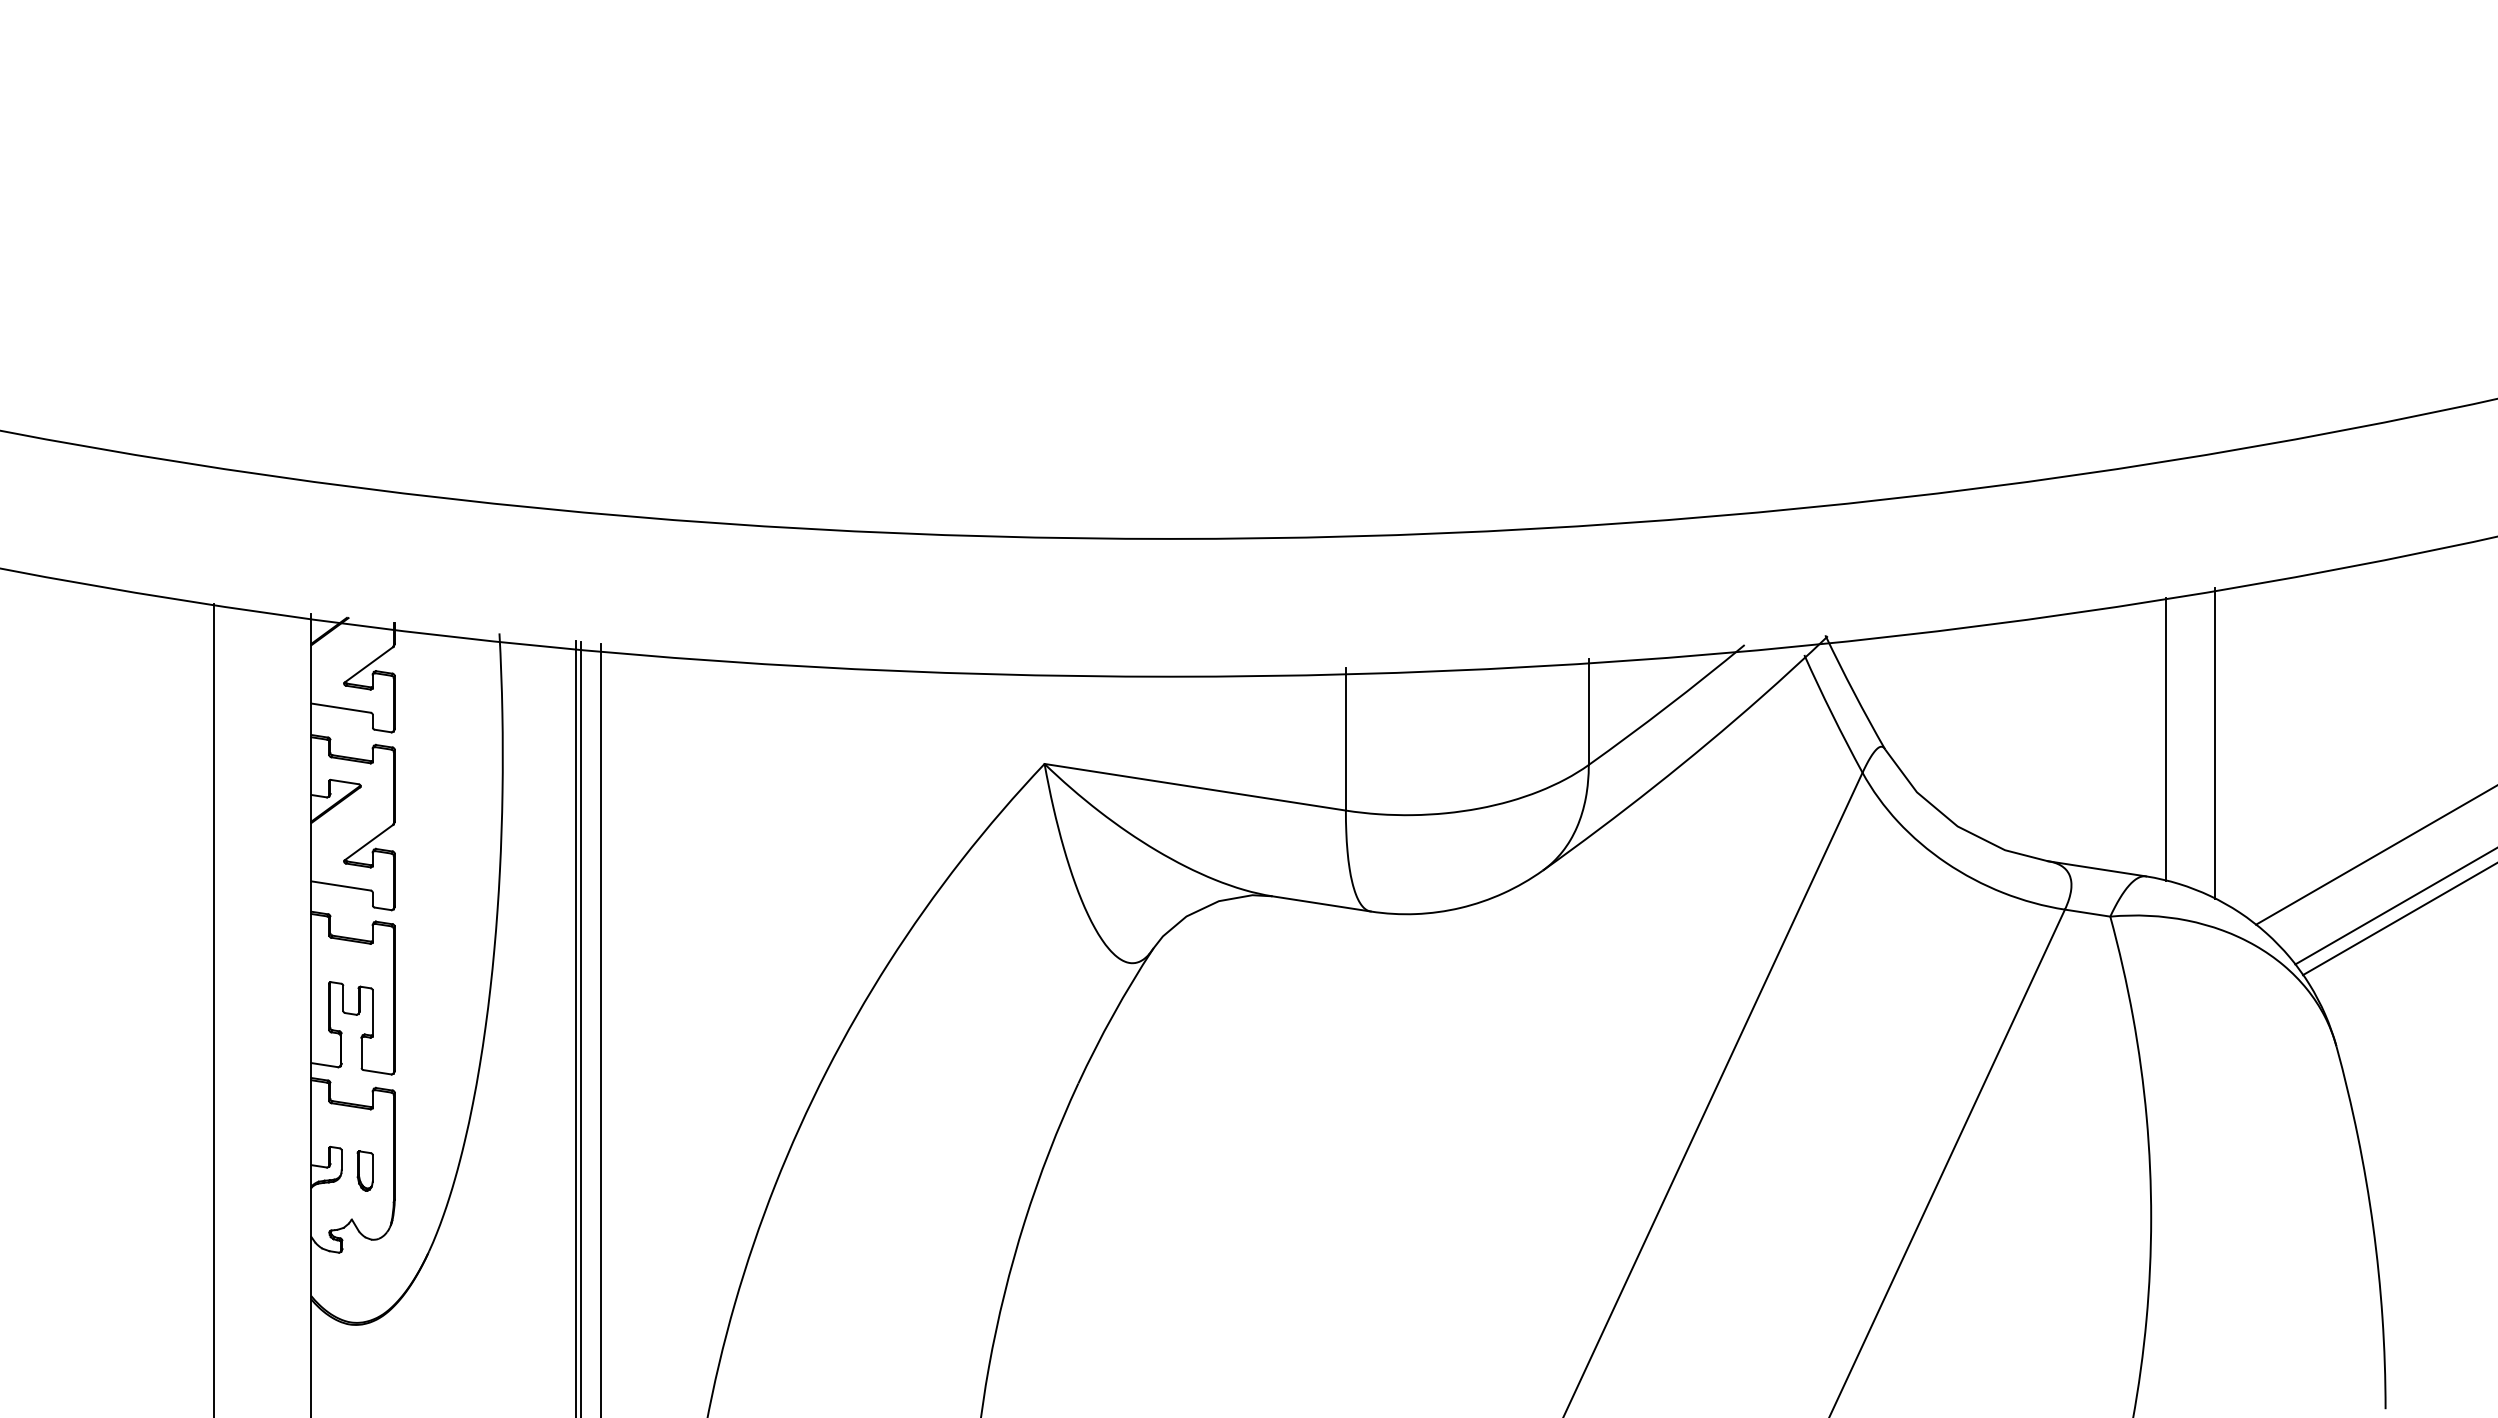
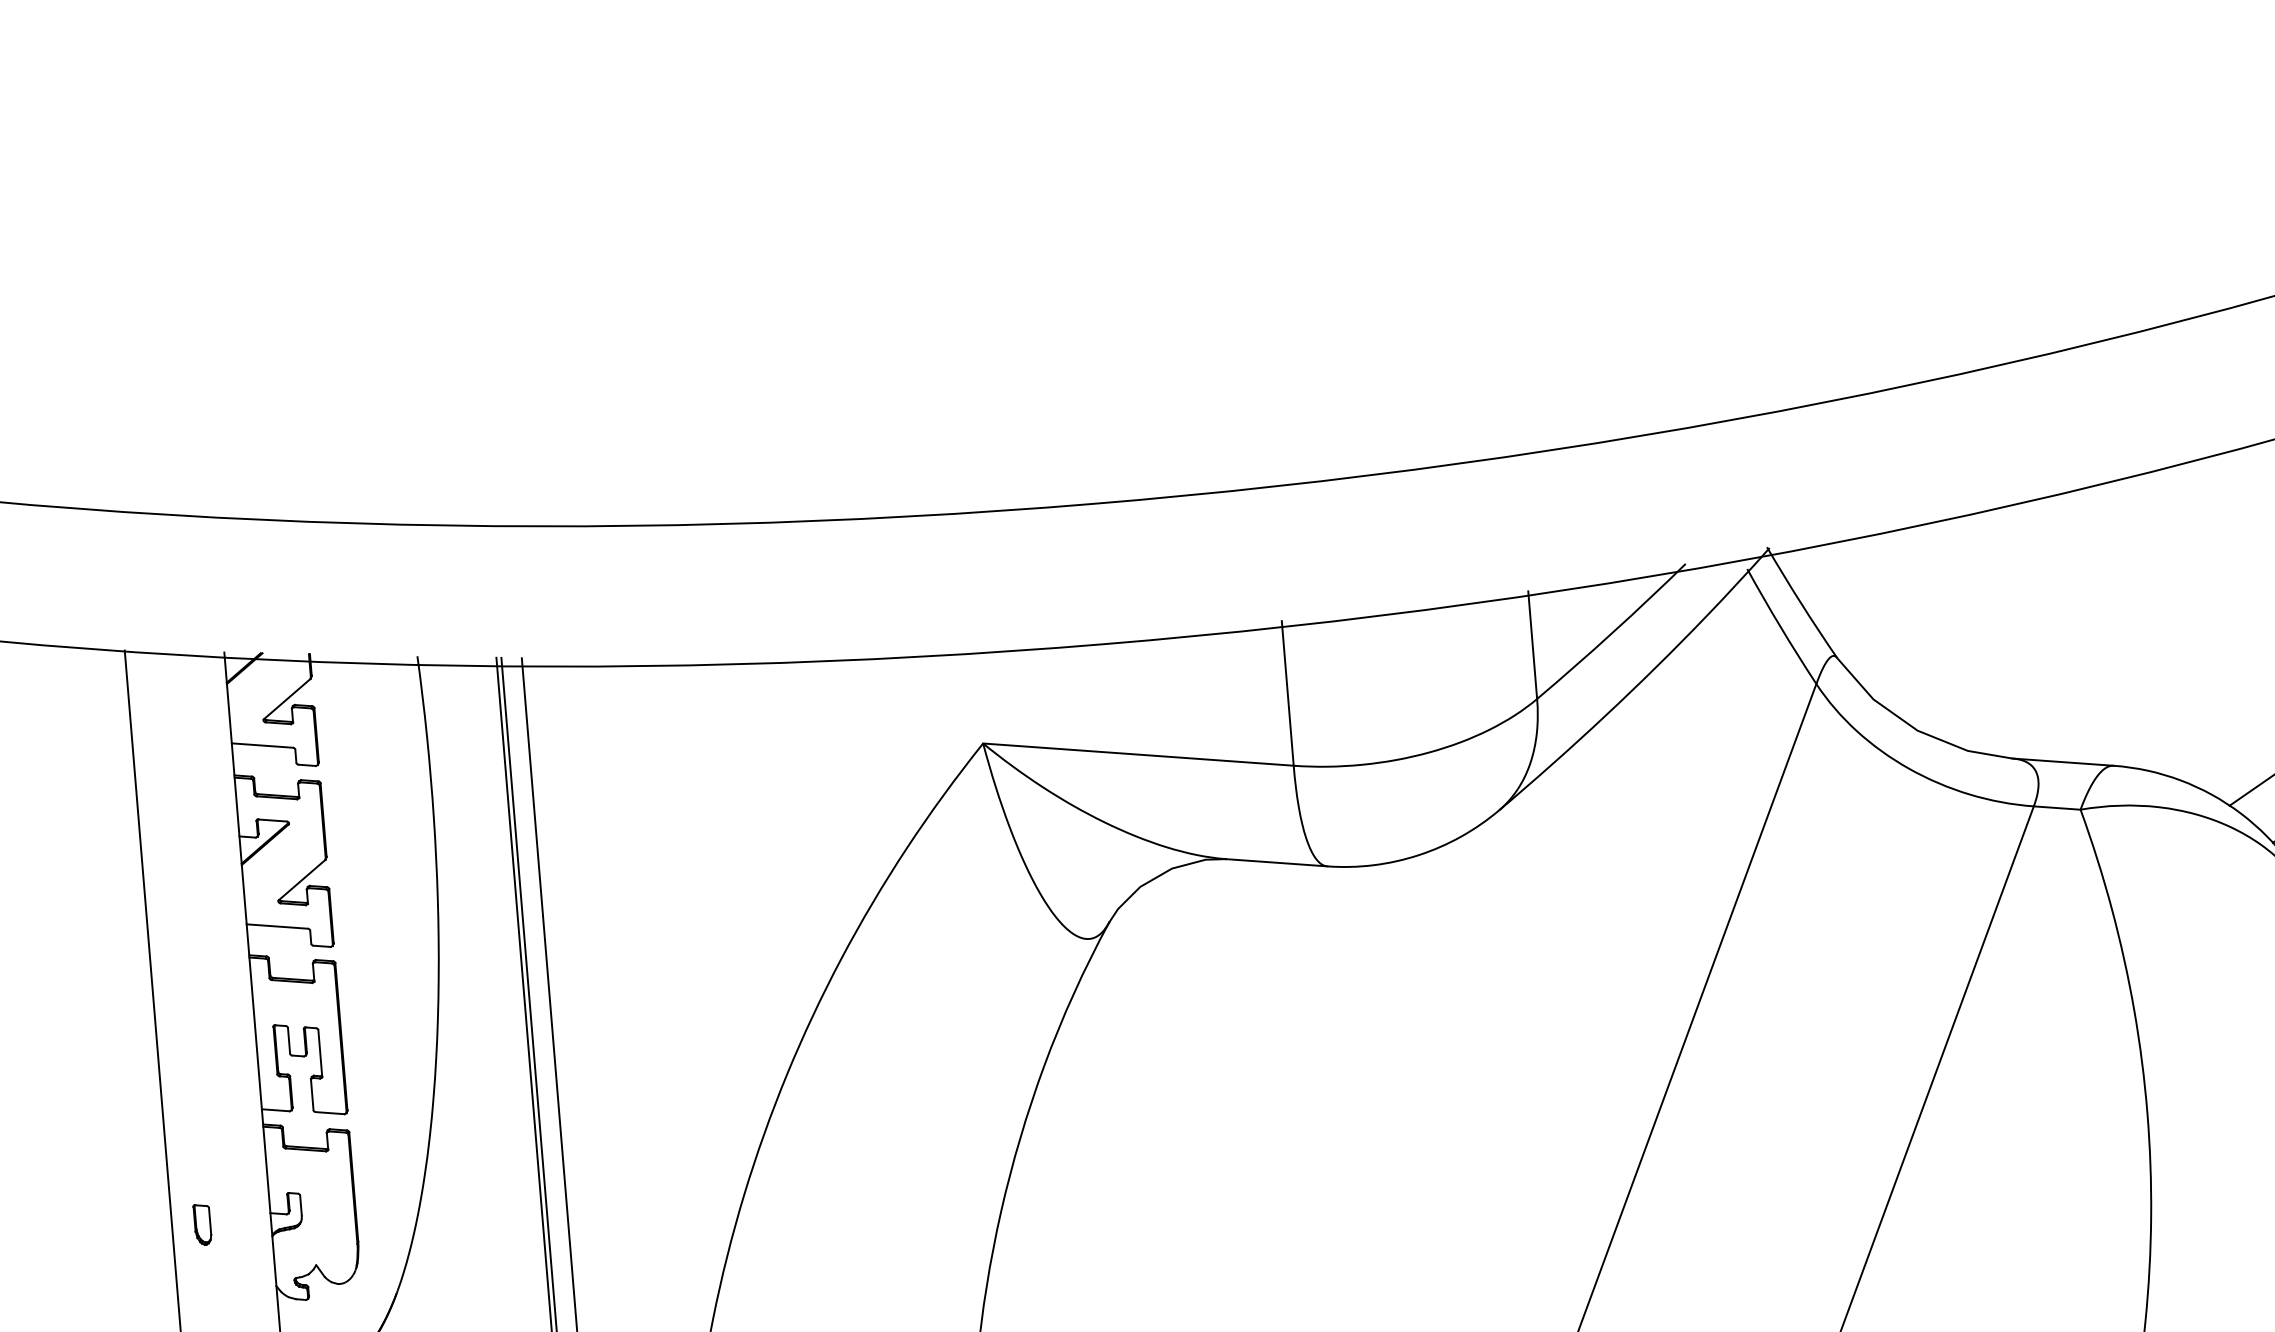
line: (2166, 739) -> (2122, 624), removed
line: (2214, 742) -> (2172, 623), removed
part: (364, 1170) -> (201, 1224), moved

